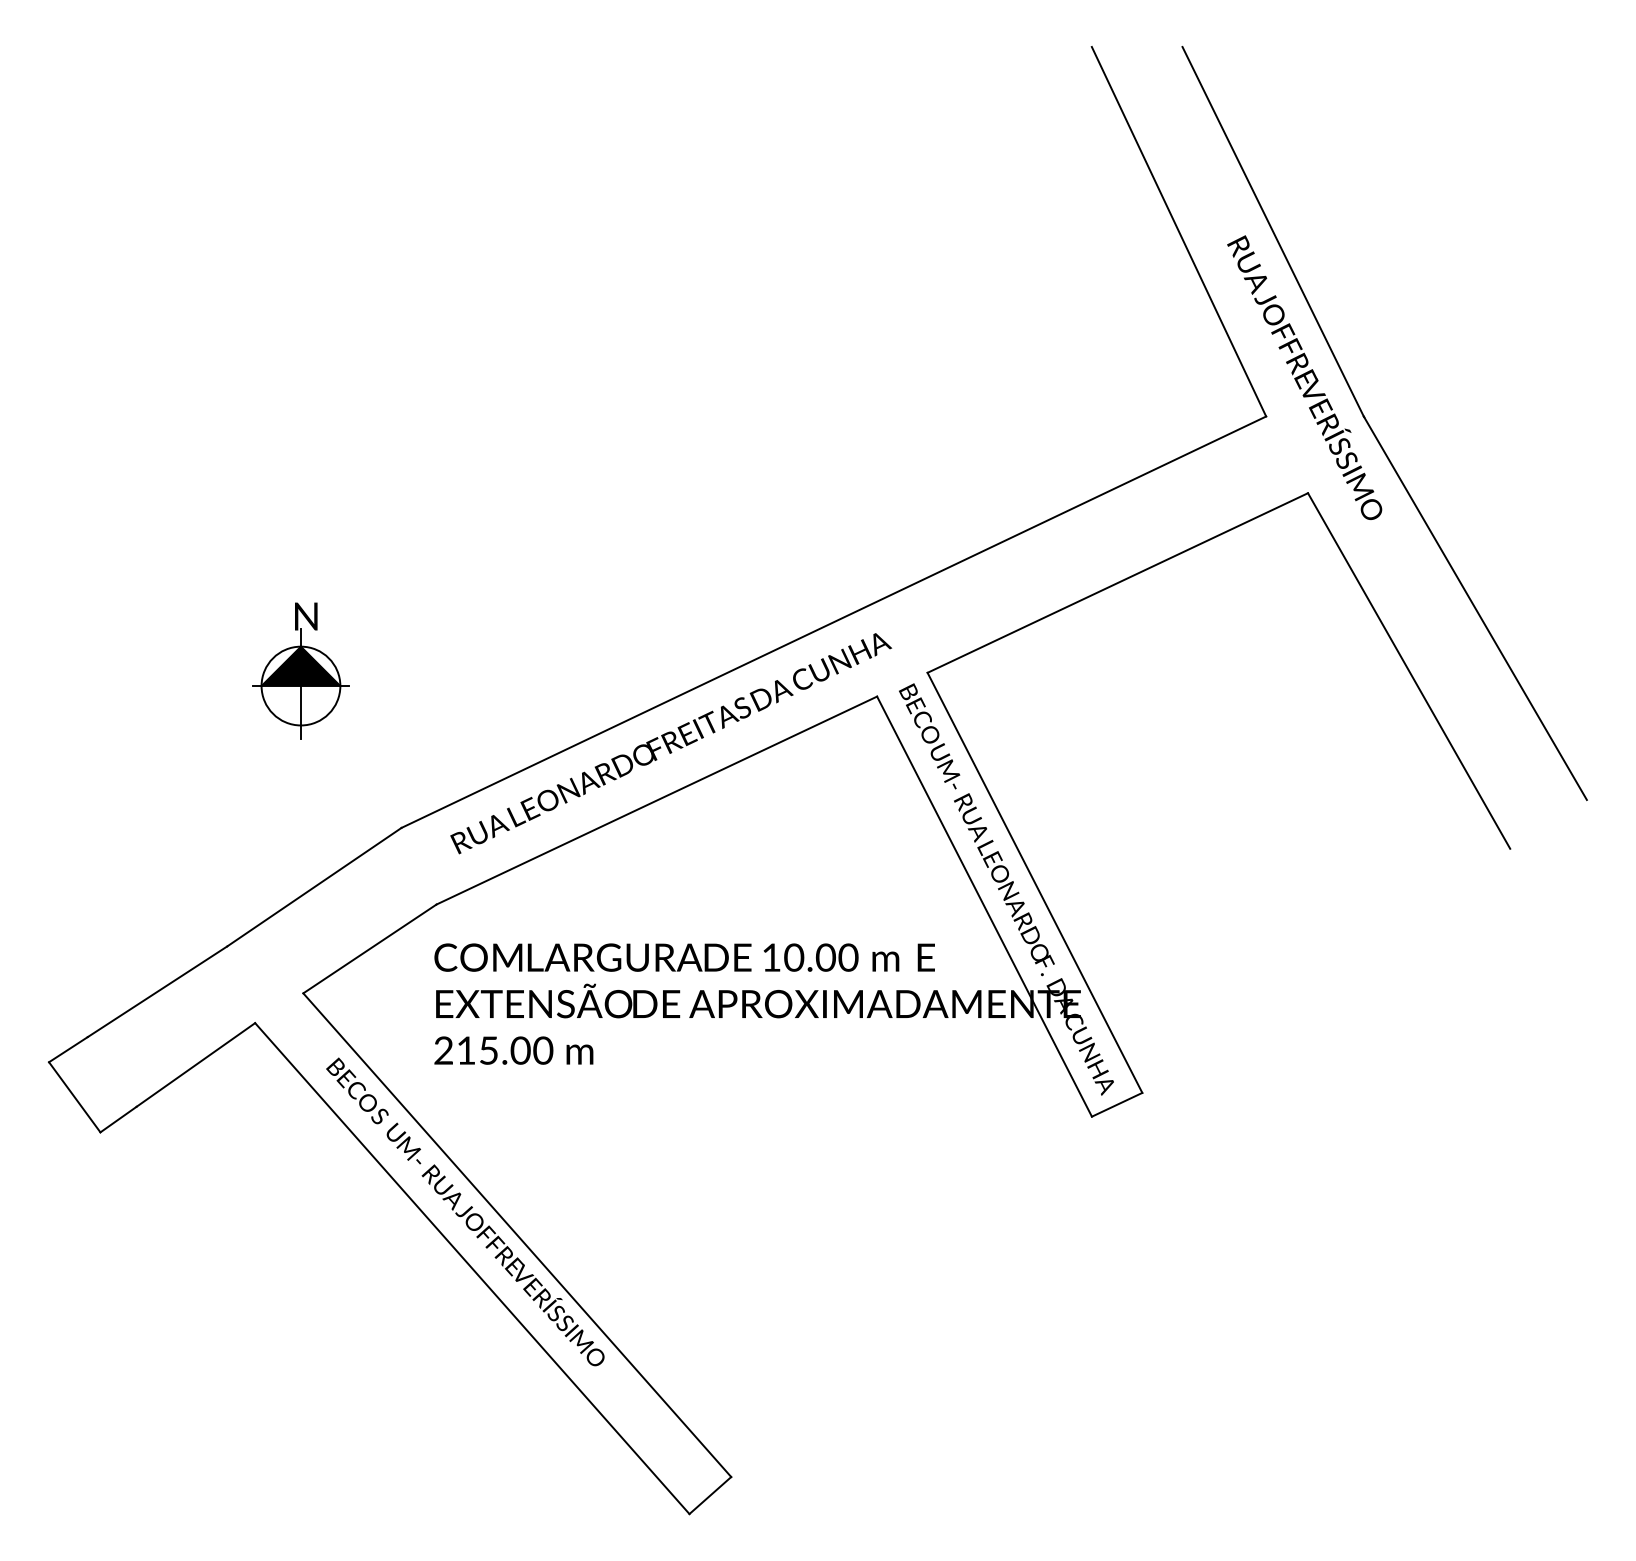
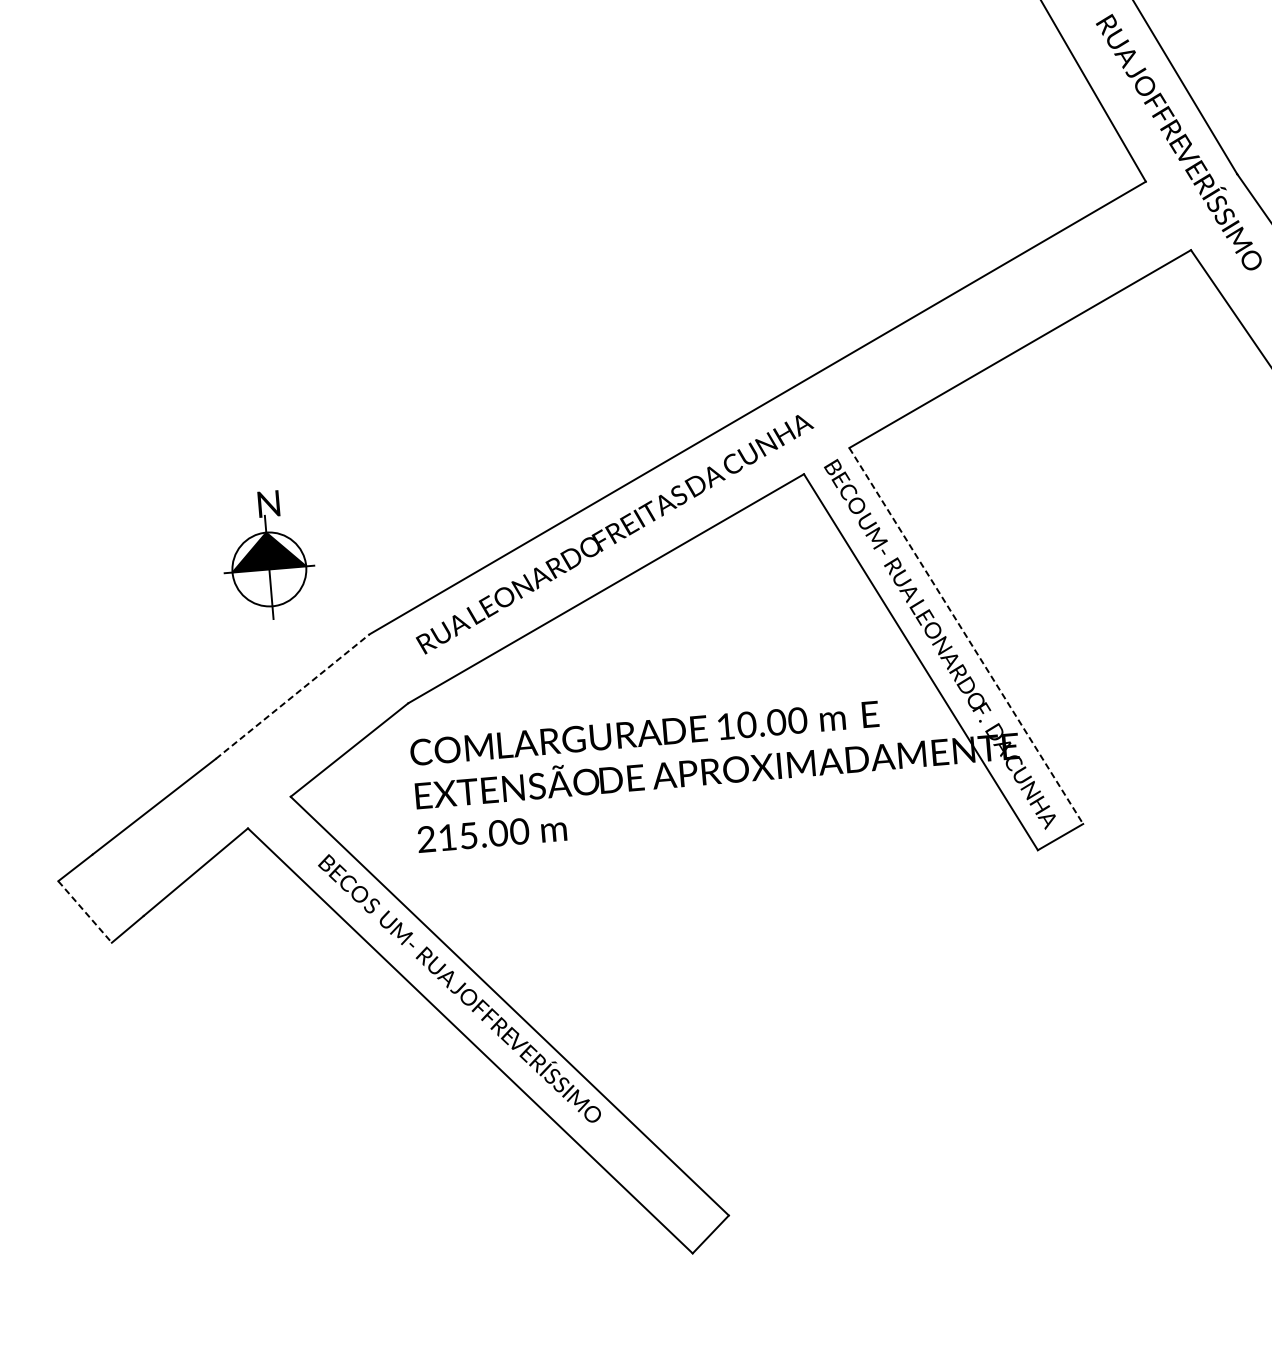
part: (300, 670) -> (267, 554), moved
line: (1034, 882) -> (965, 635), solid -> dashed
line: (314, 886) -> (292, 695), solid -> dashed
line: (75, 1097) -> (85, 912), solid -> dashed

